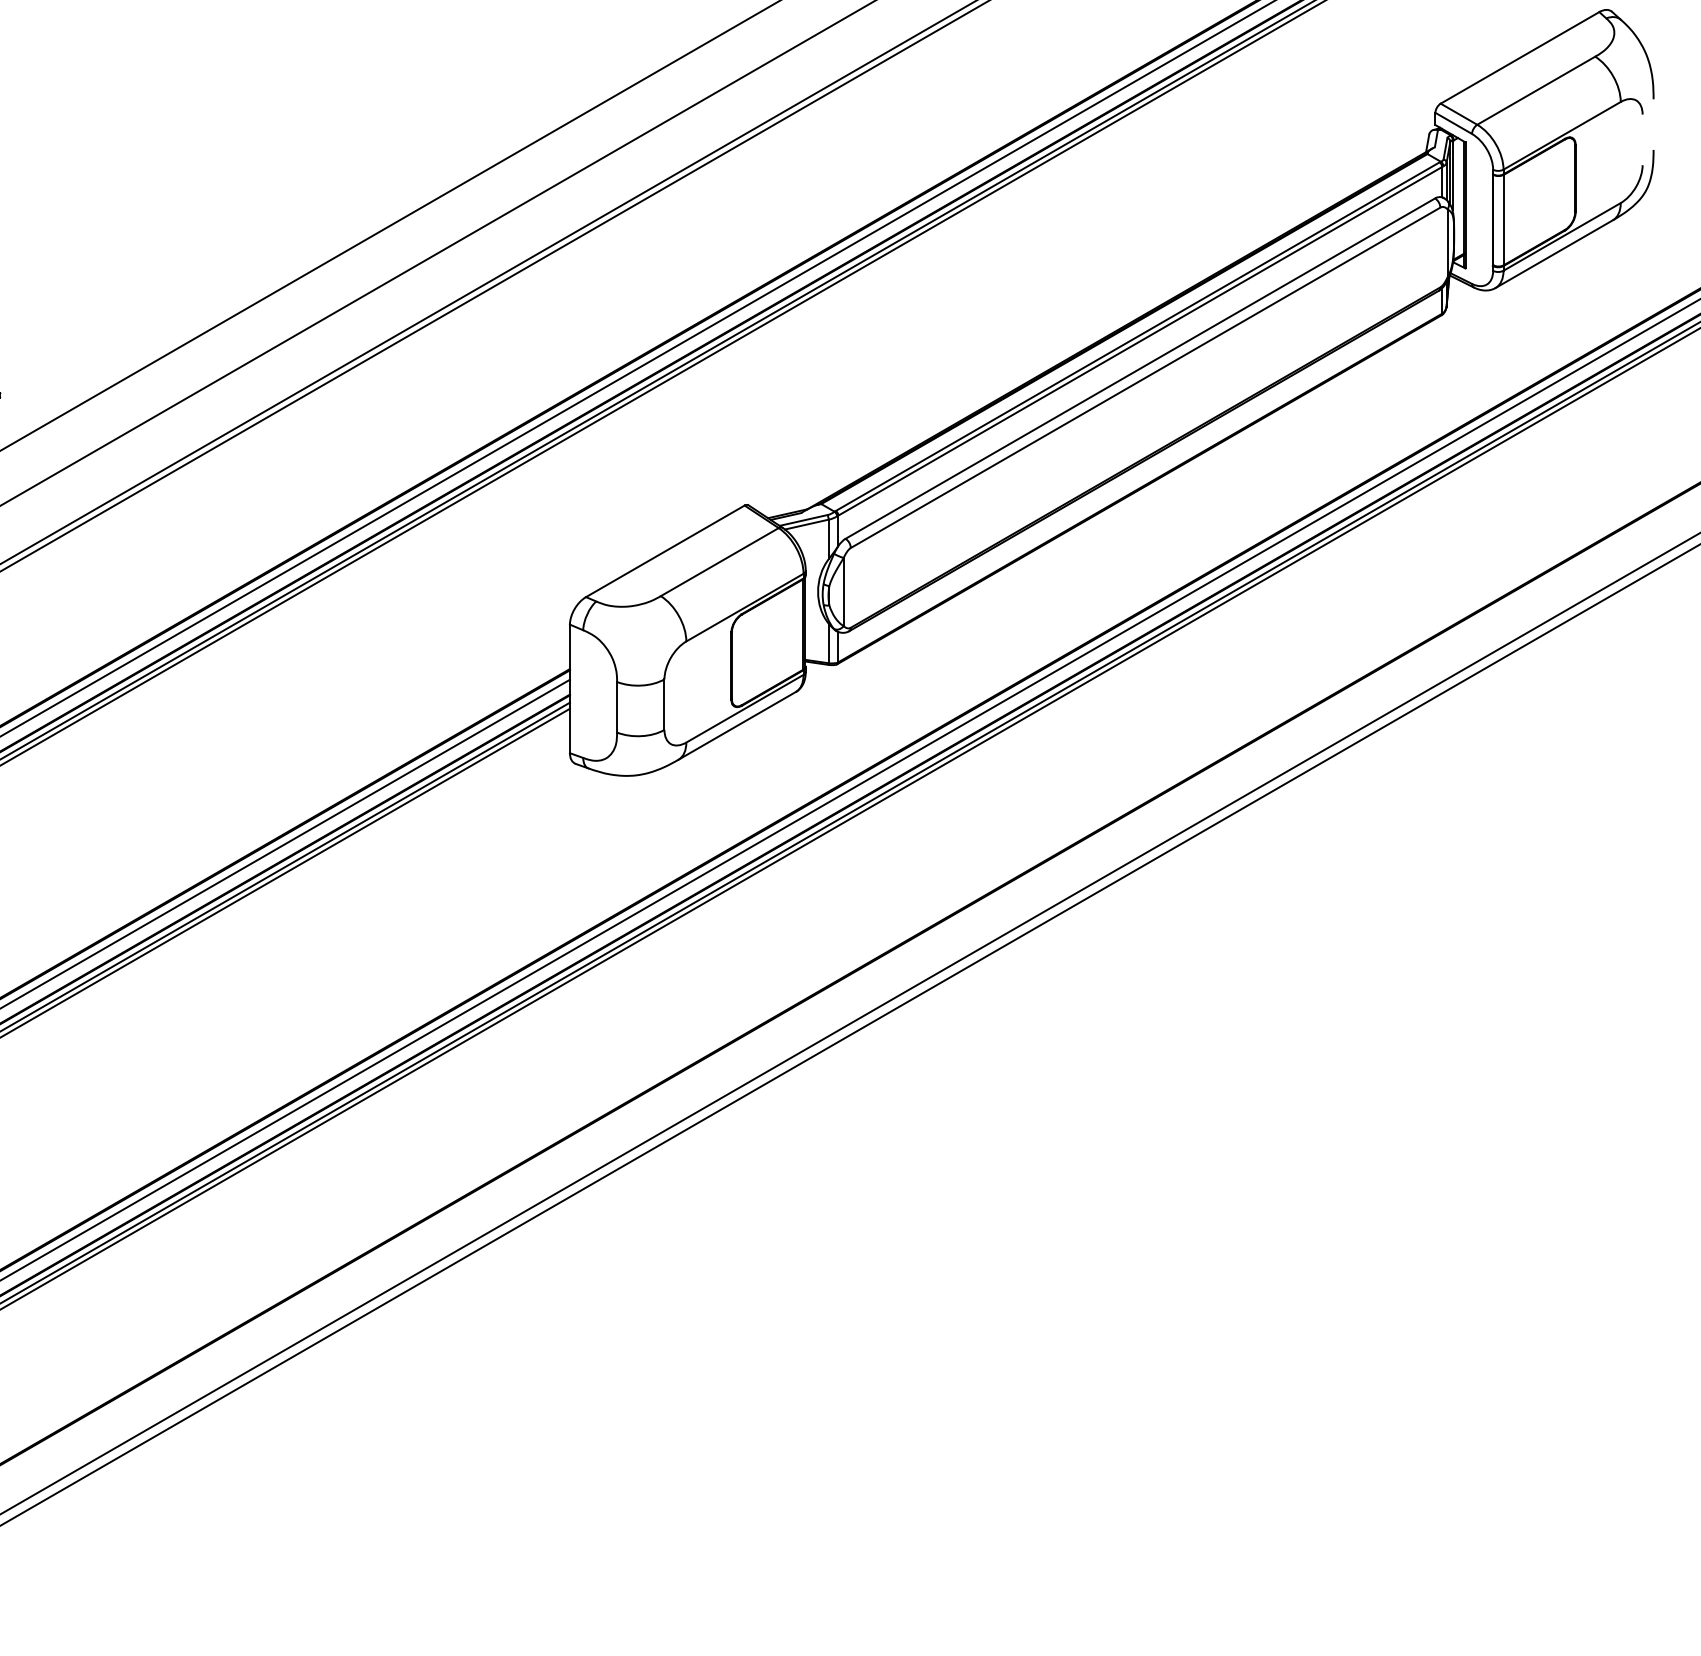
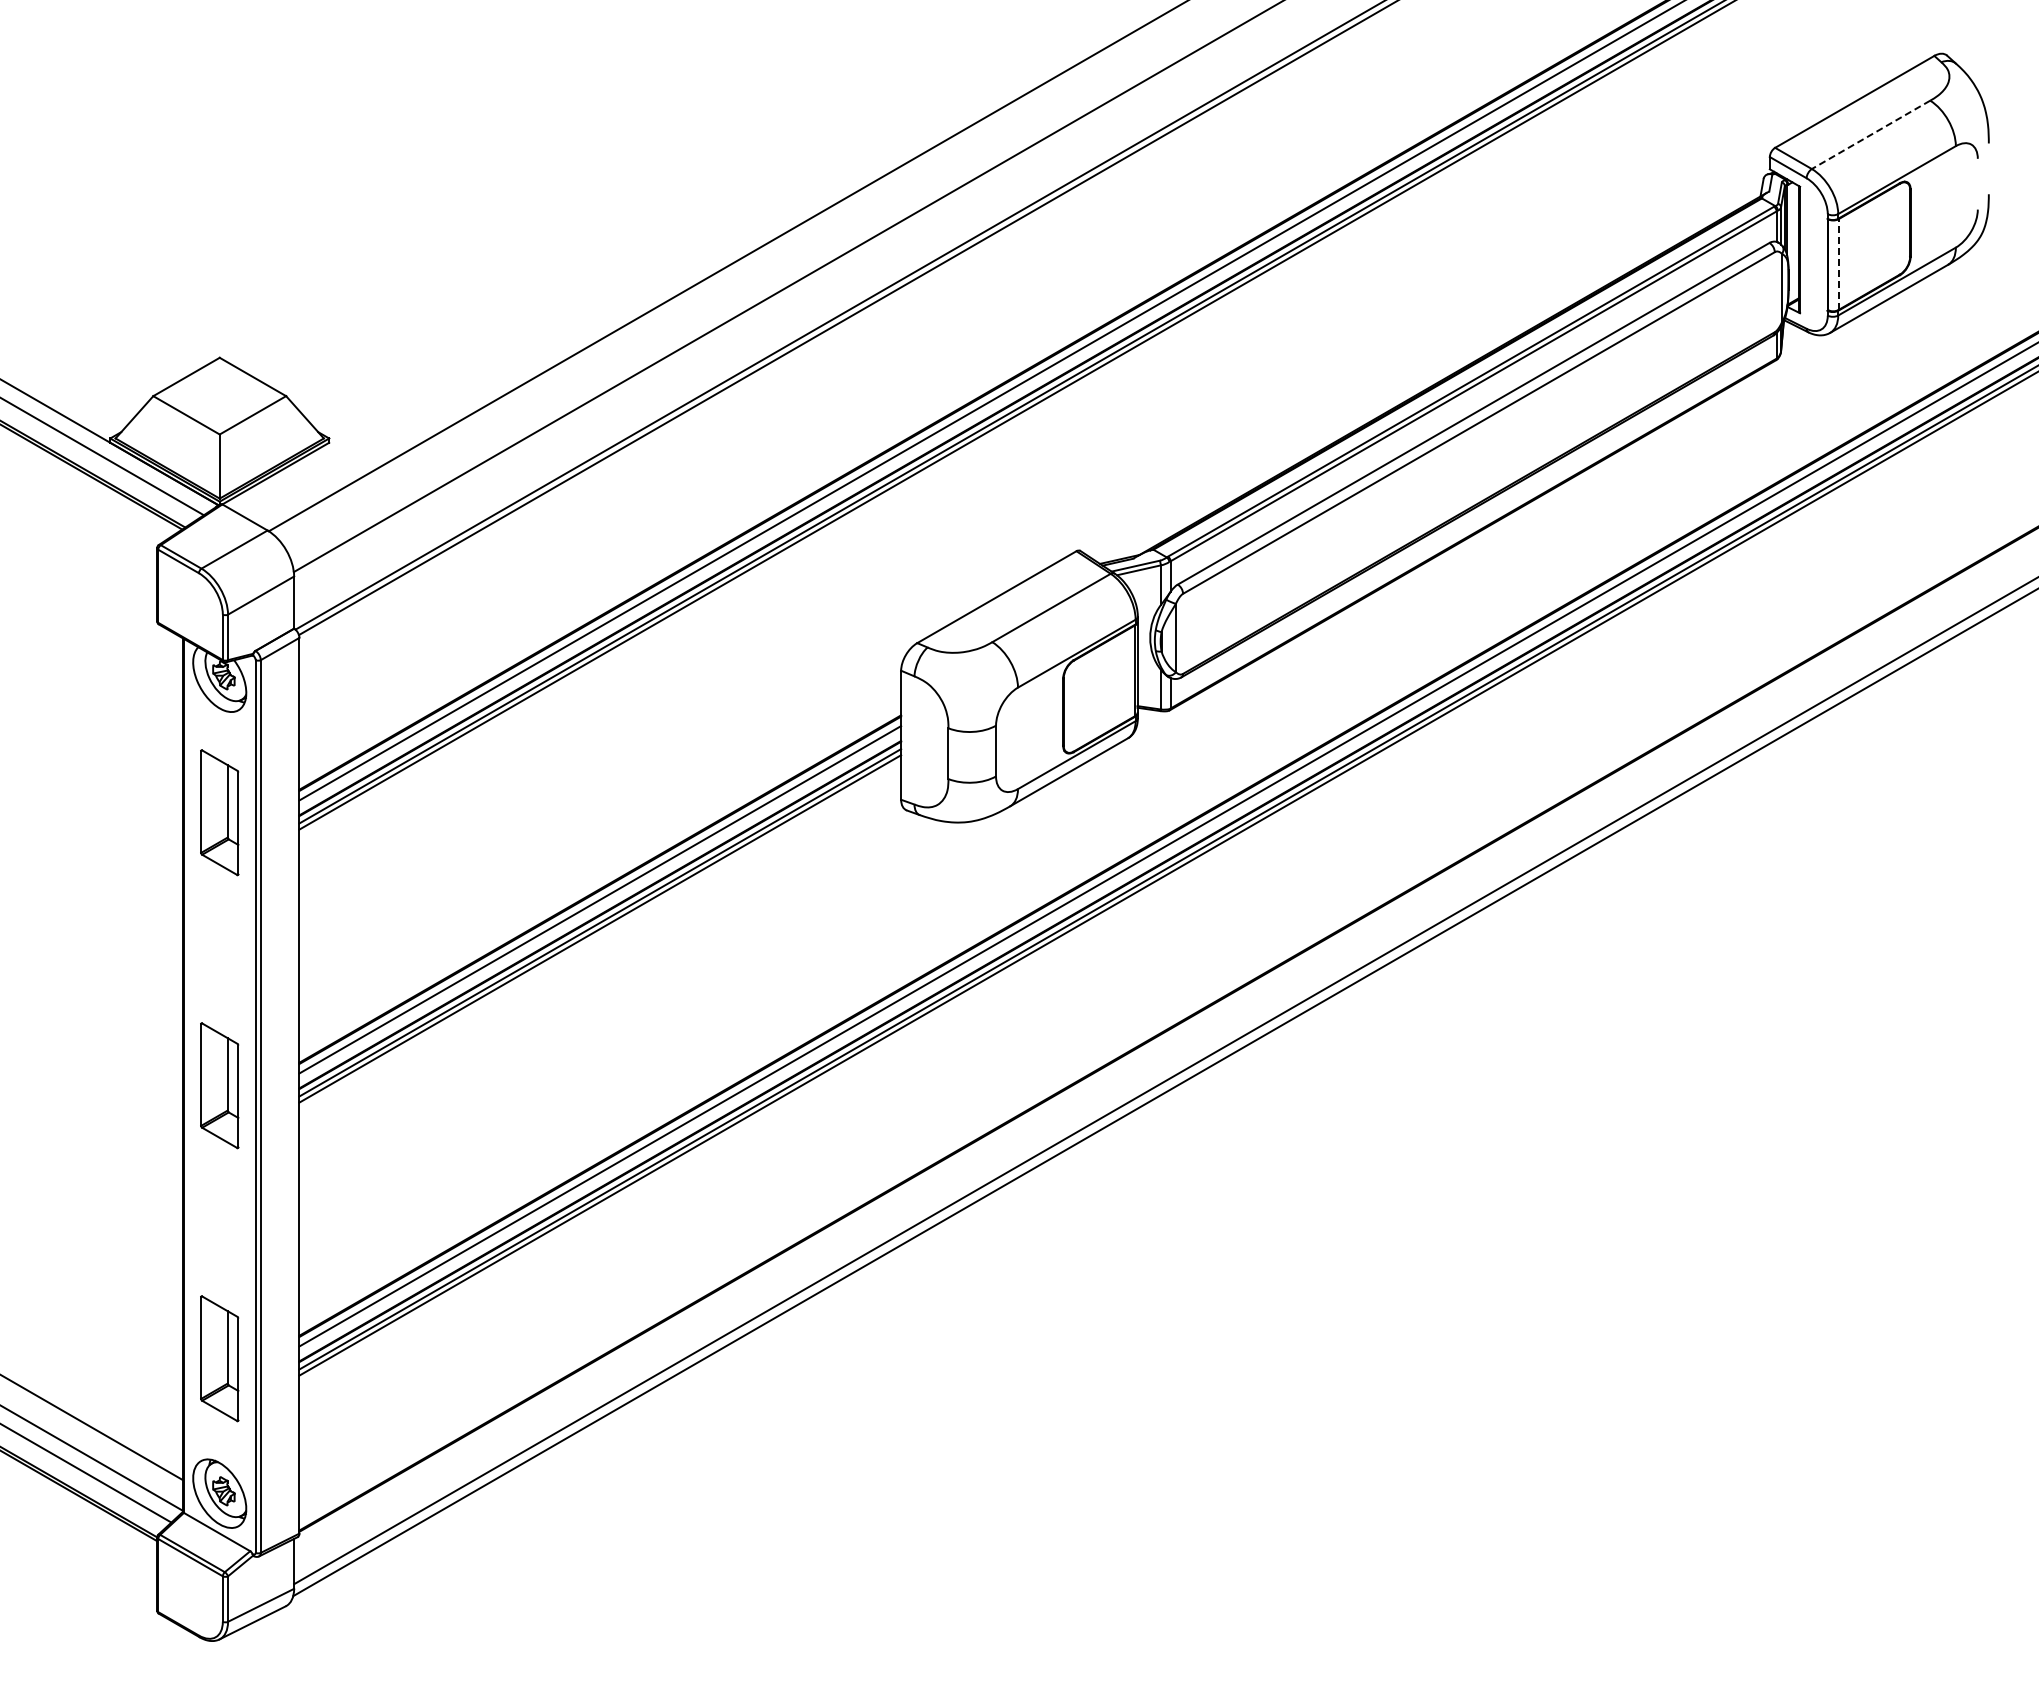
line: (1535, 91) -> (1870, 135), solid -> dashed
line: (1503, 219) -> (1838, 264), solid -> dashed

